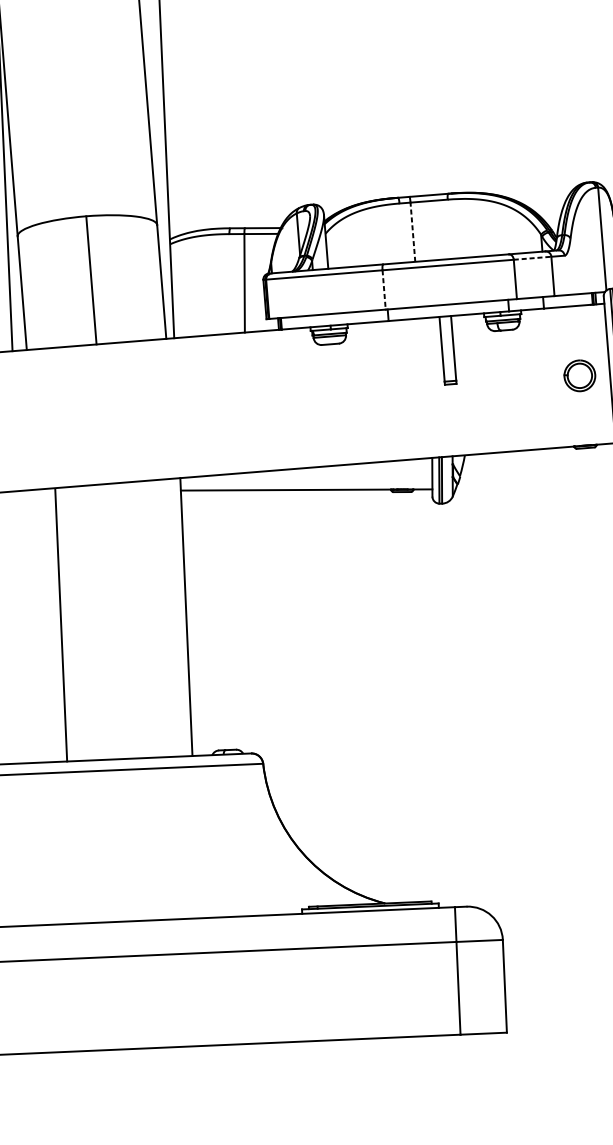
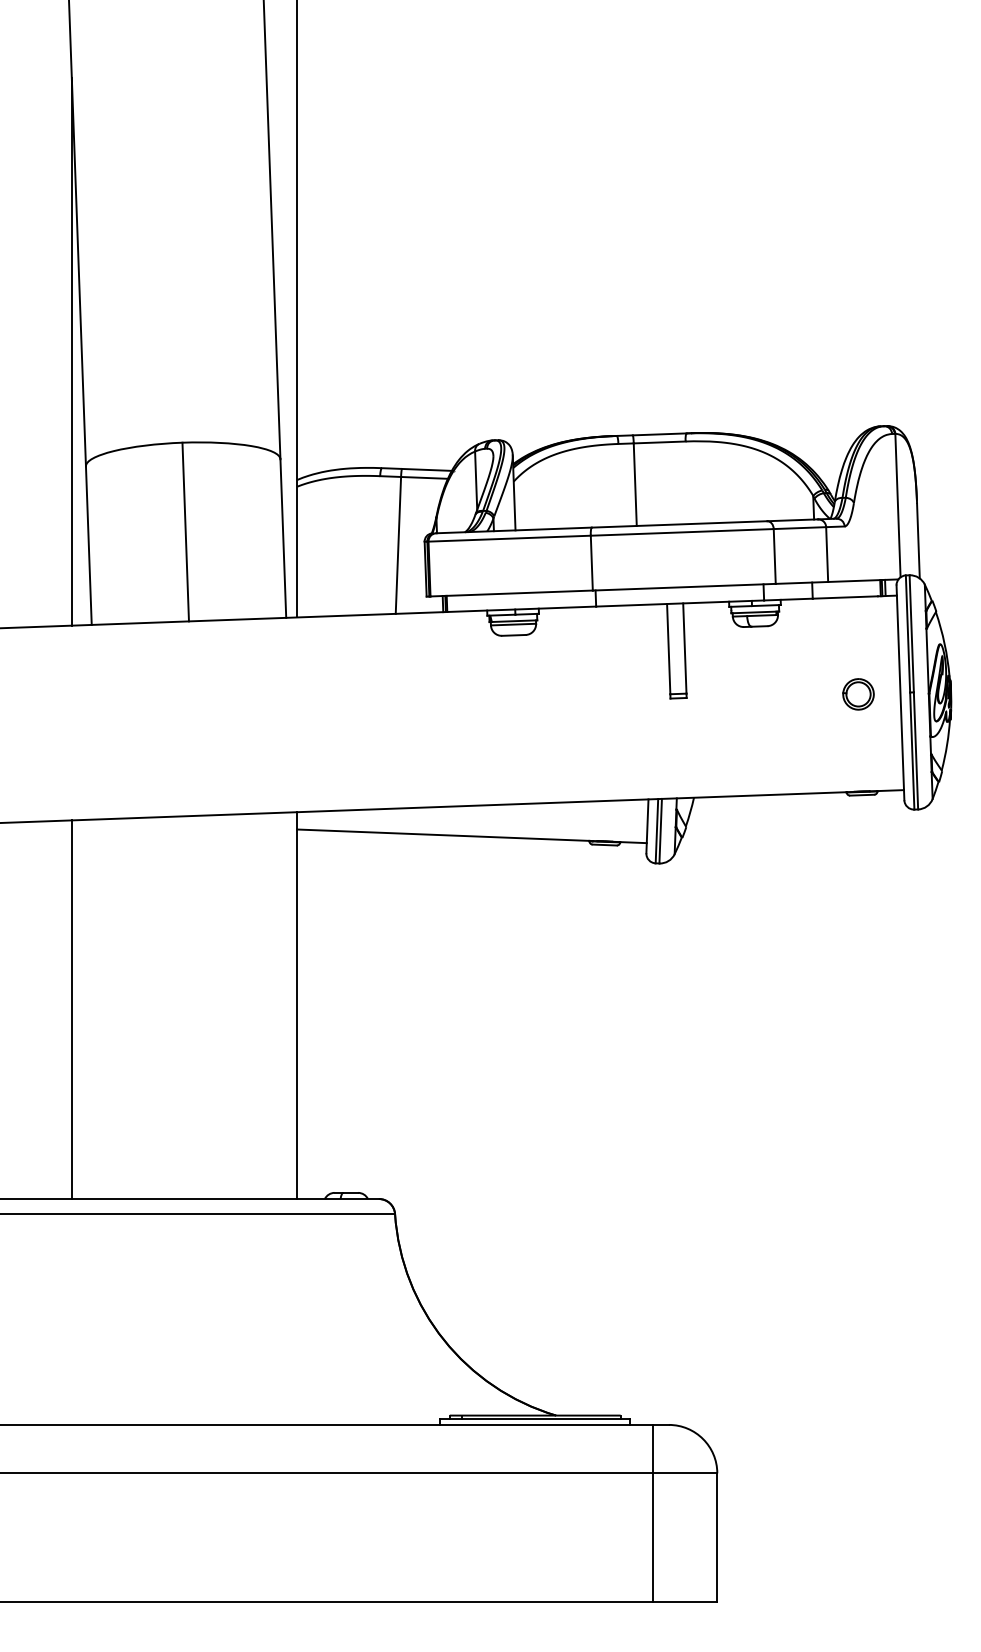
line: (413, 232) -> (635, 484), dashed -> solid
line: (532, 258) -> (800, 528), dashed -> solid
line: (383, 290) -> (591, 563), dashed -> solid
part: (579, 375) -> (858, 694), size x0.71
line: (60, 625) -> (71, 1009), moved

